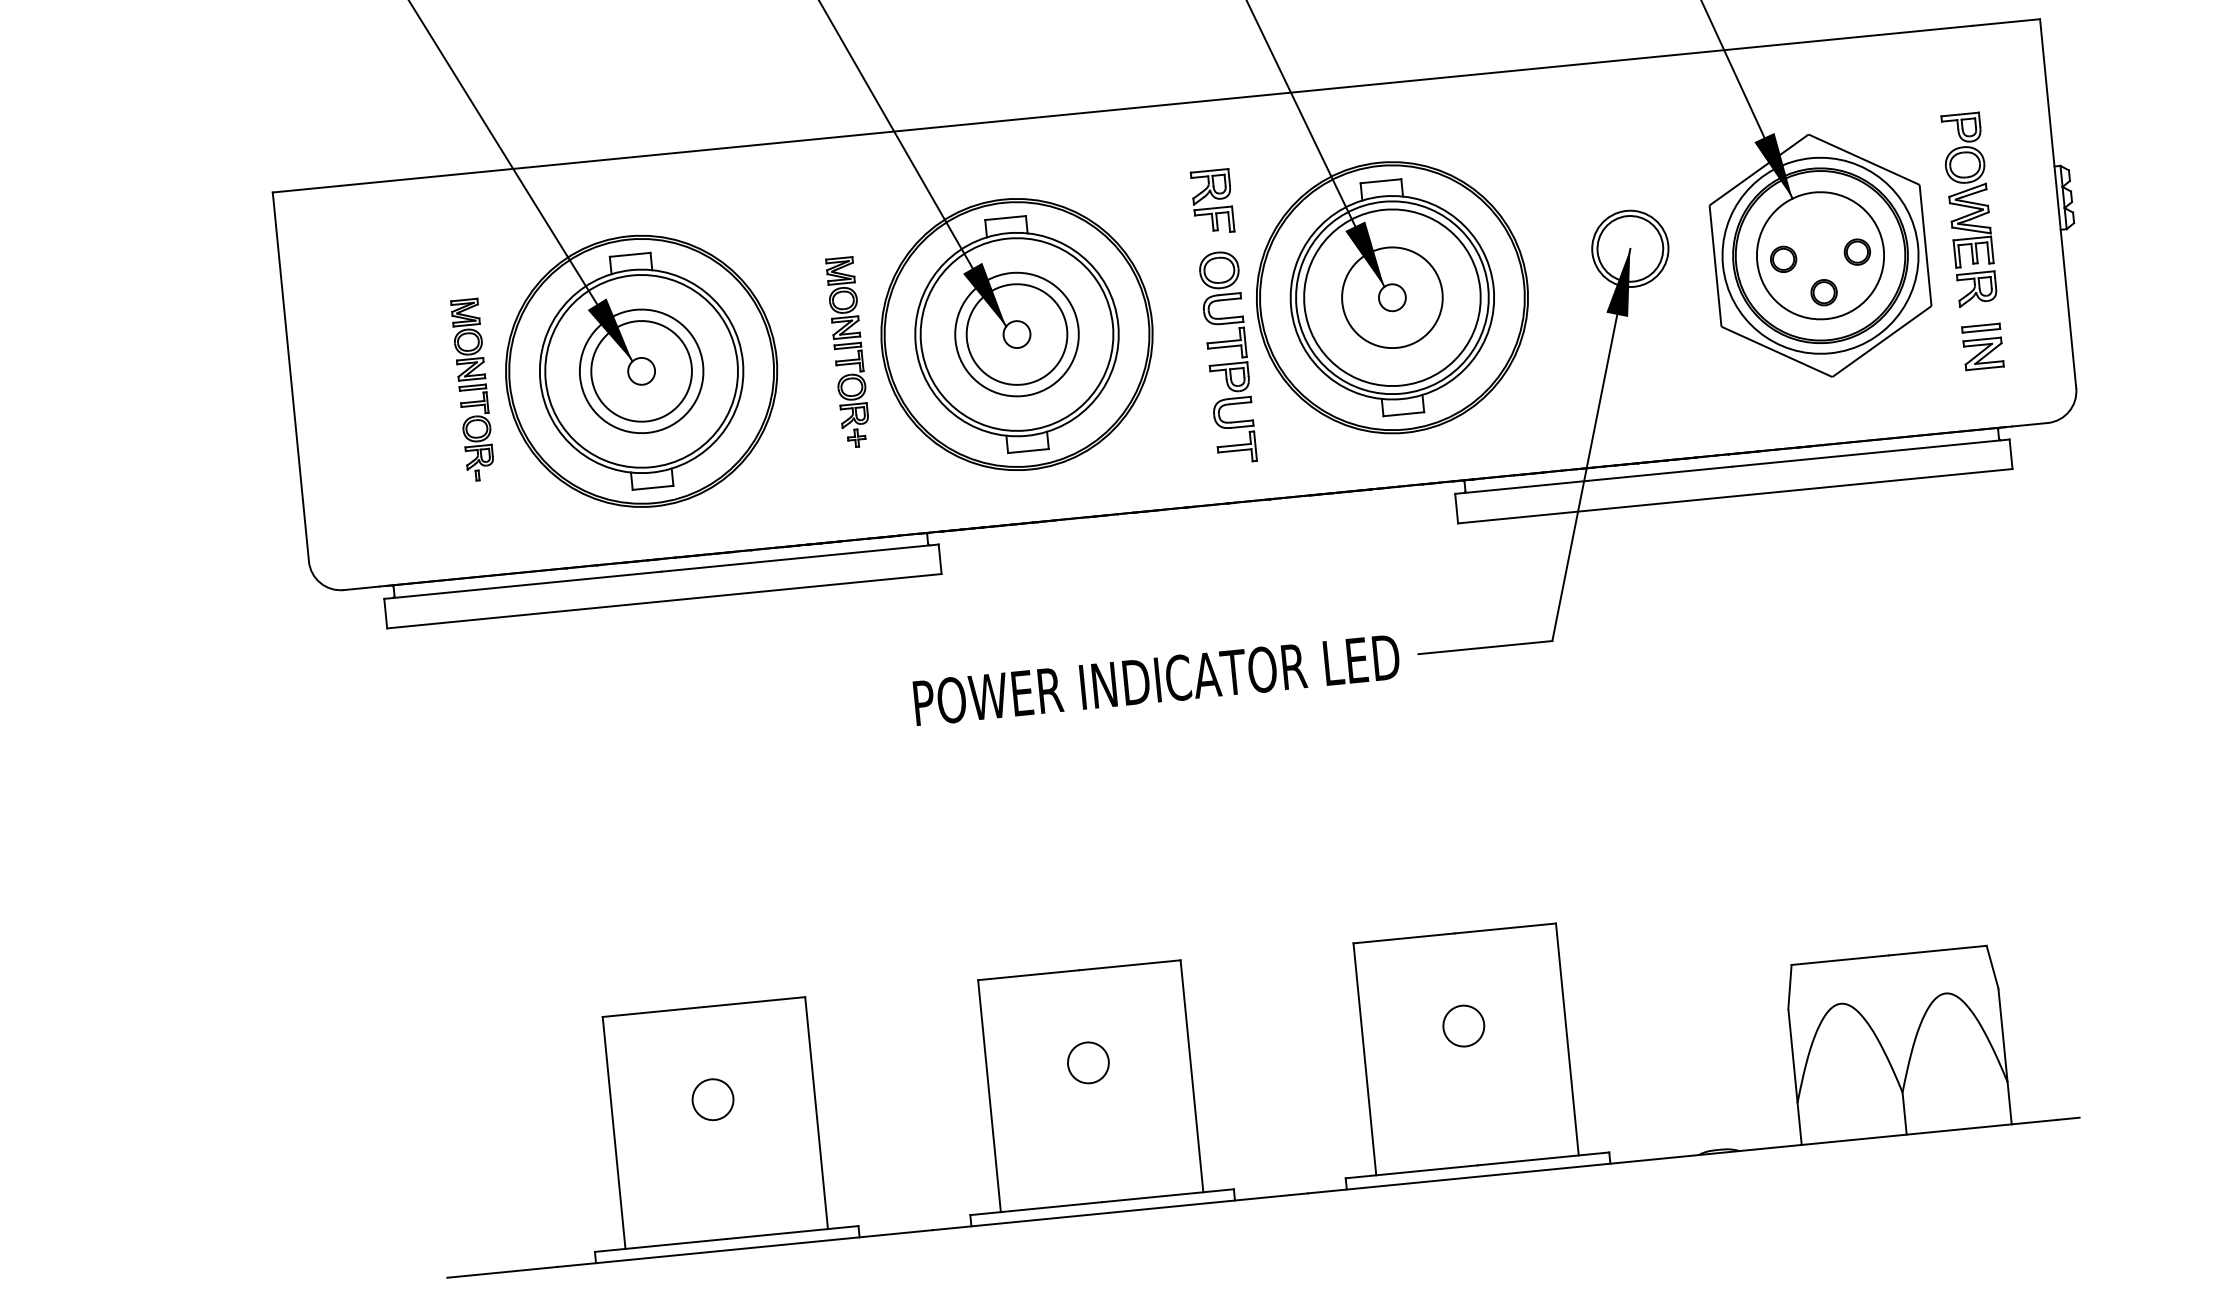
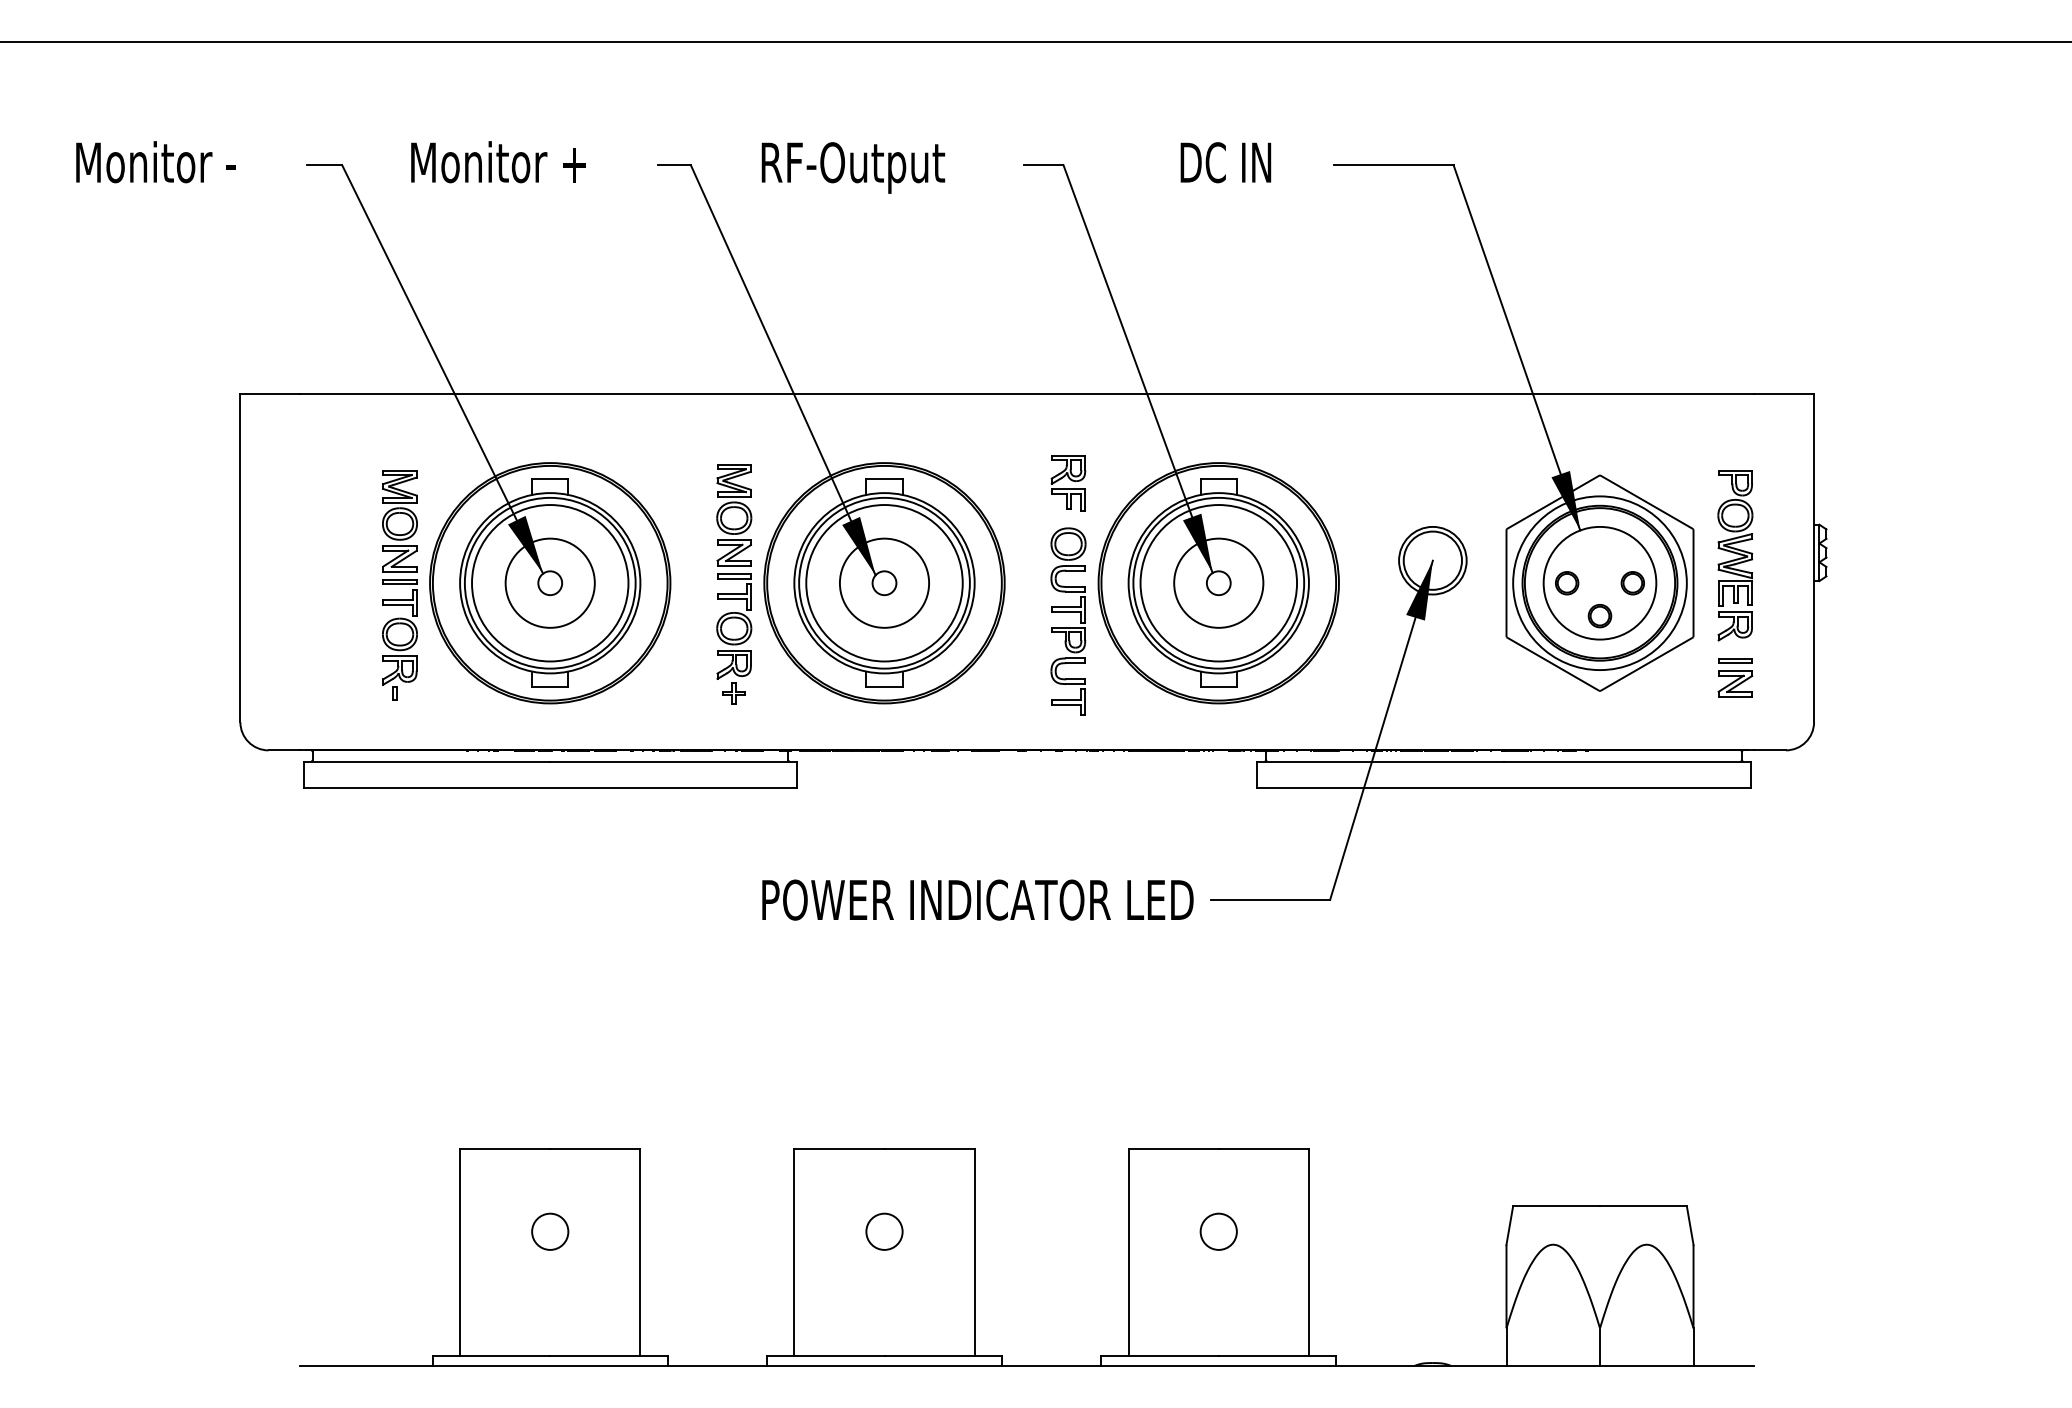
circle: (1017, 334) -> (884, 583), size x1.43
part: (848, 352) -> (734, 584), size x1.43
circle: (641, 371) -> (550, 583), size x1.43
part: (472, 390) -> (399, 585), size x1.43

